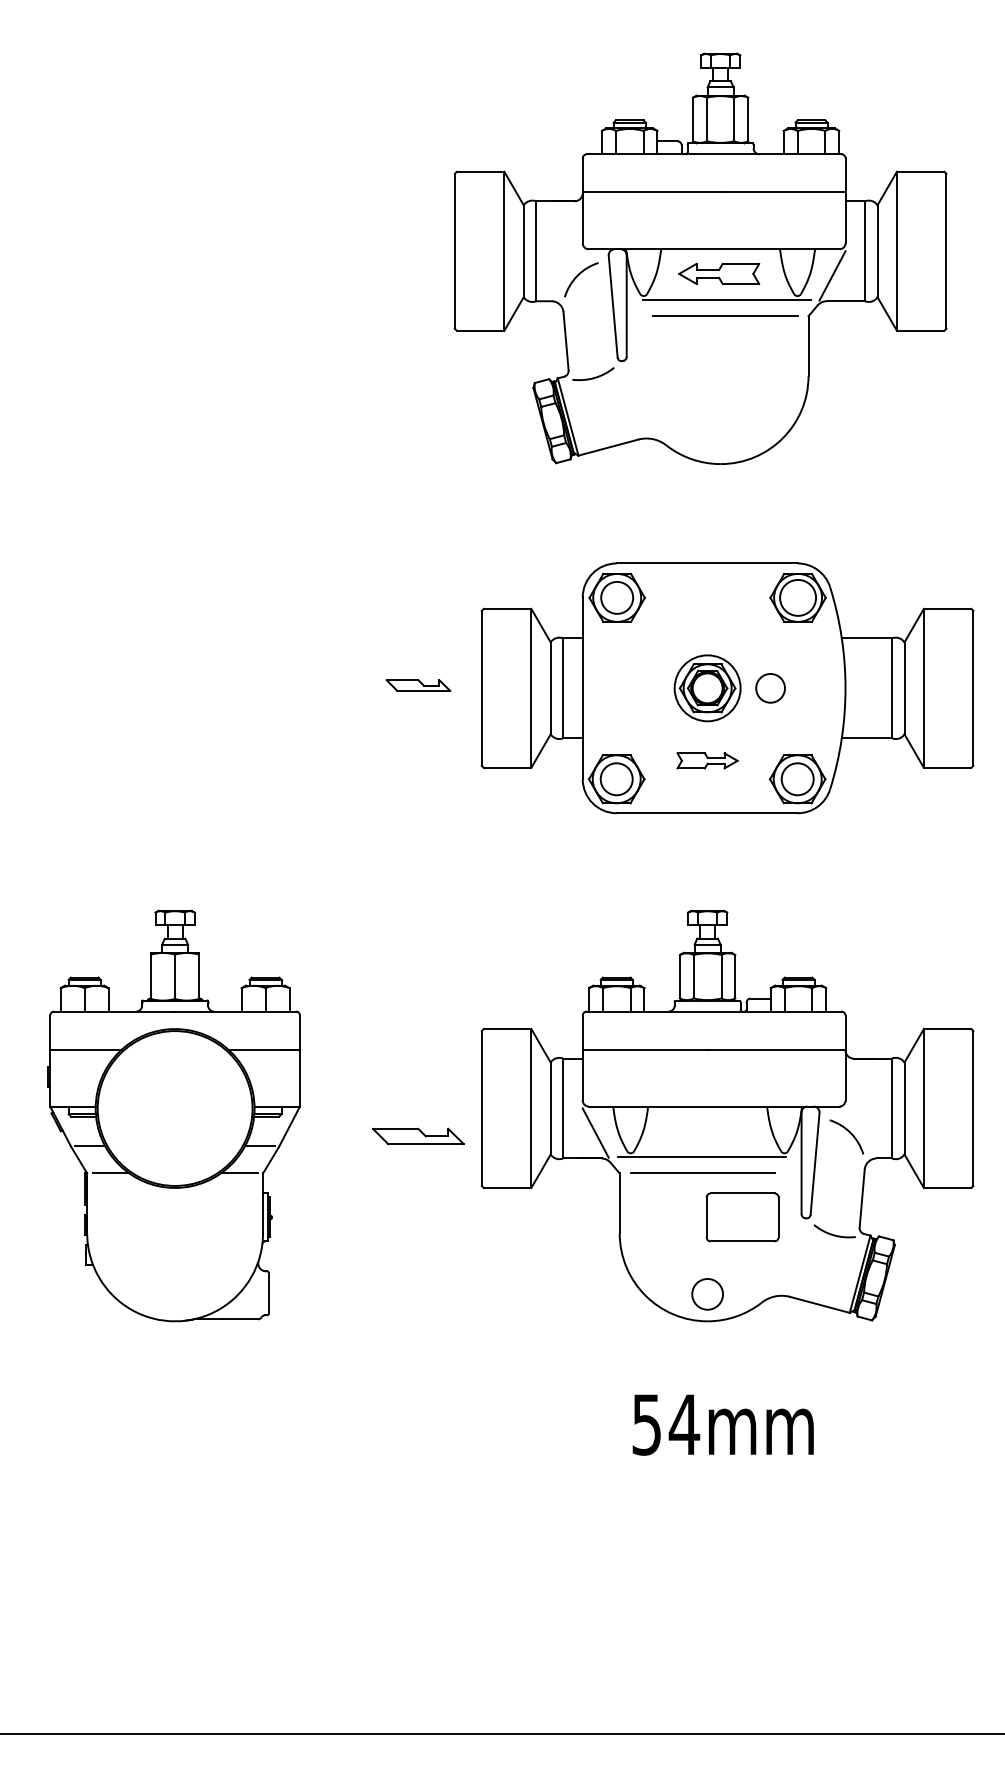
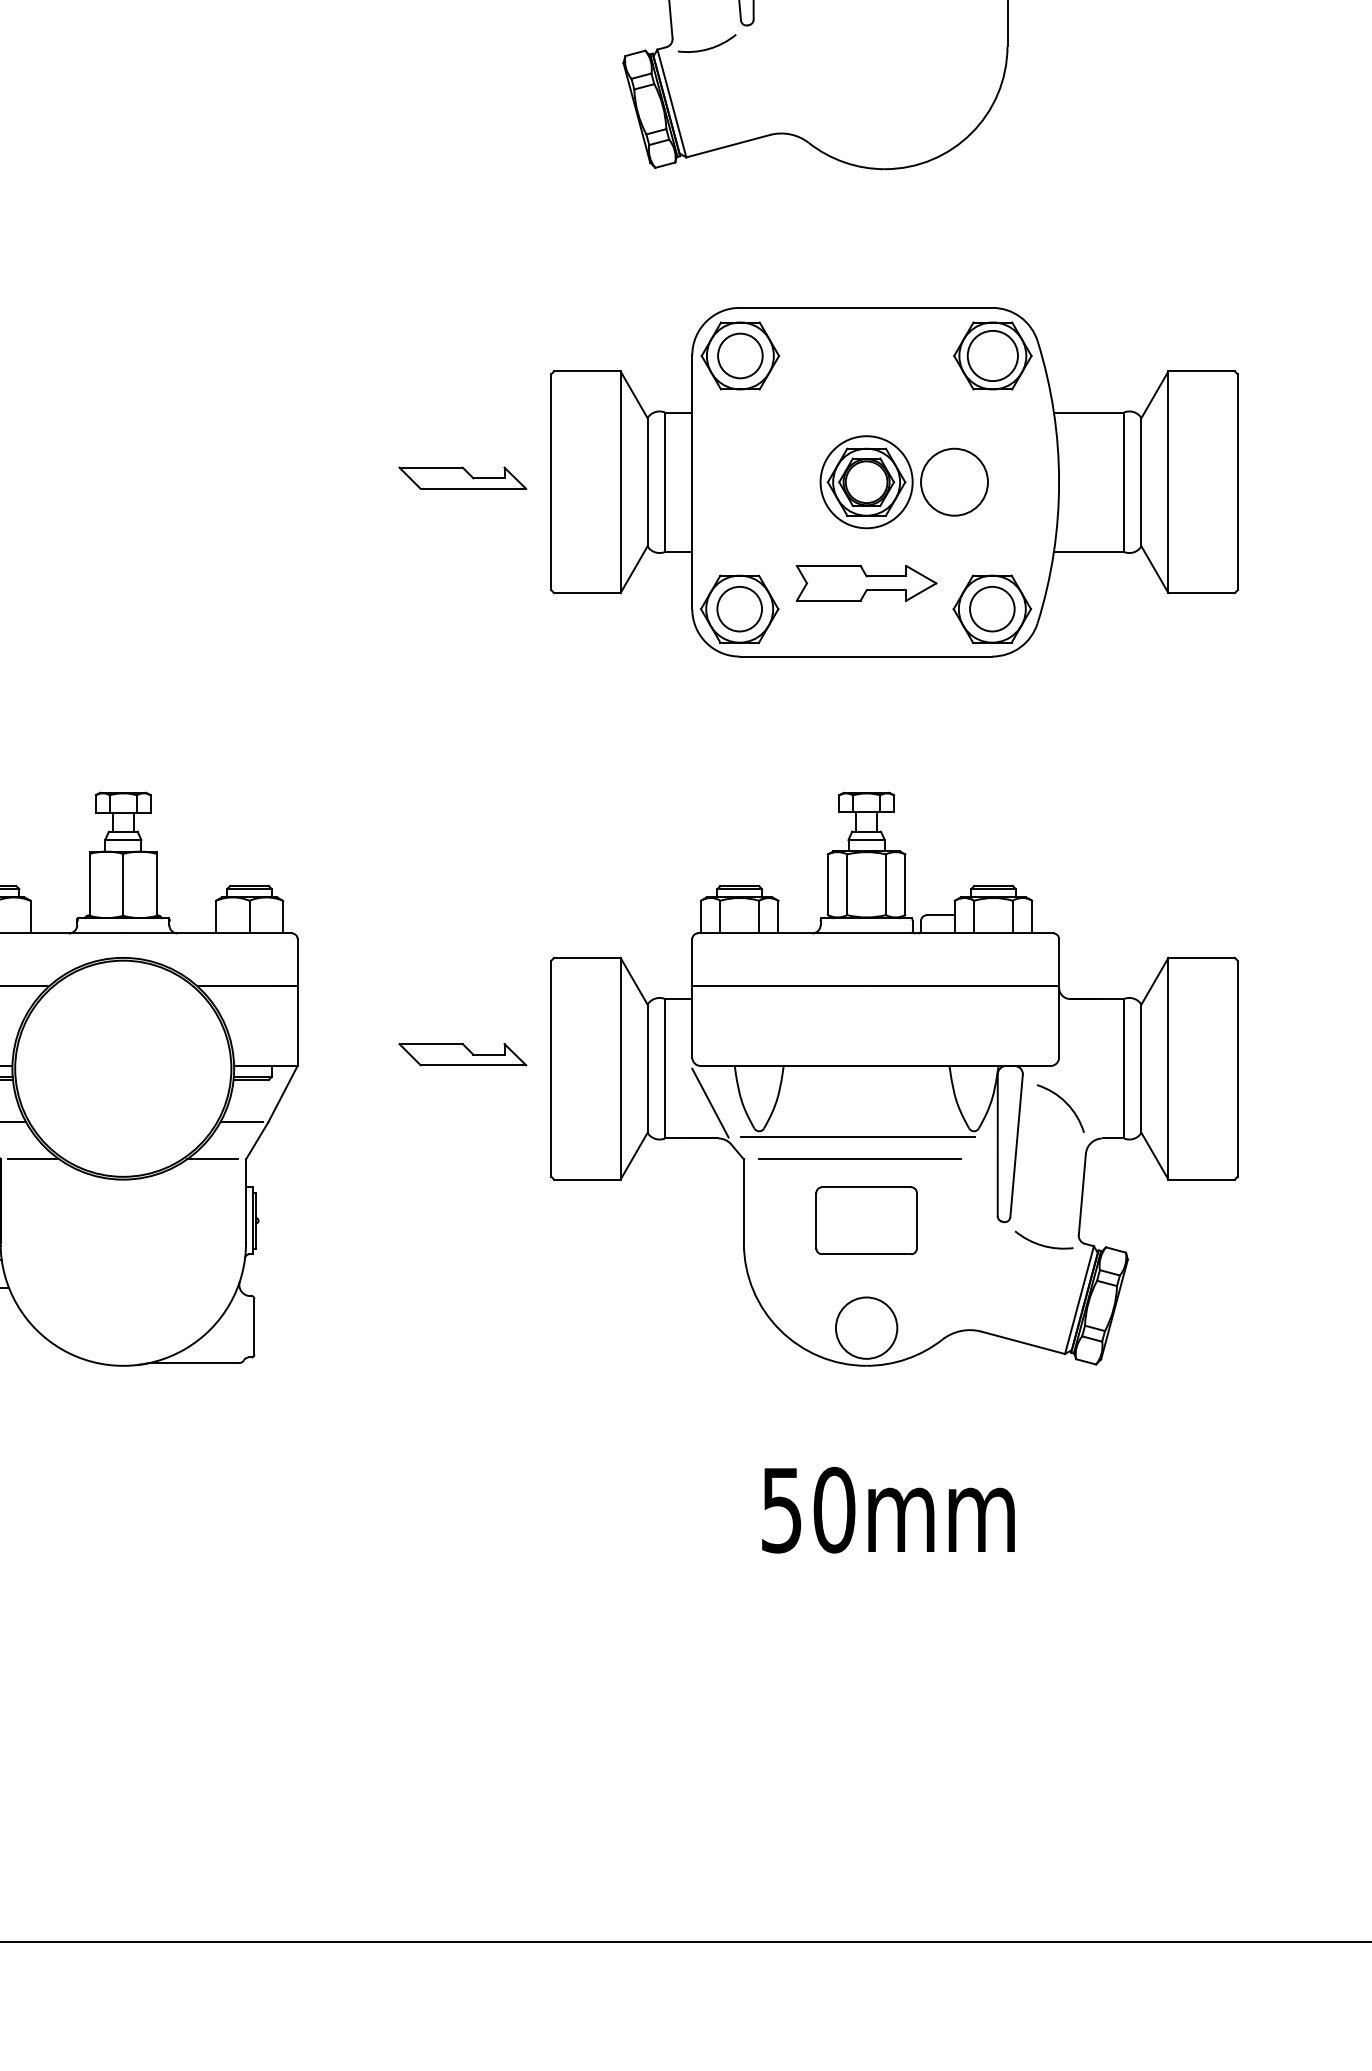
part: (418, 685) -> (463, 478), size x1.43
circle: (770, 688) -> (954, 482), size x1.67
part: (707, 760) -> (866, 582), size x1.67
part: (418, 1136) -> (463, 1054), moved
part: (742, 1217) -> (866, 1220), moved
circle: (707, 1294) -> (866, 1328), size x1.43
text: (684, 1424) -> (834, 1509), 54mm -> 50mm

